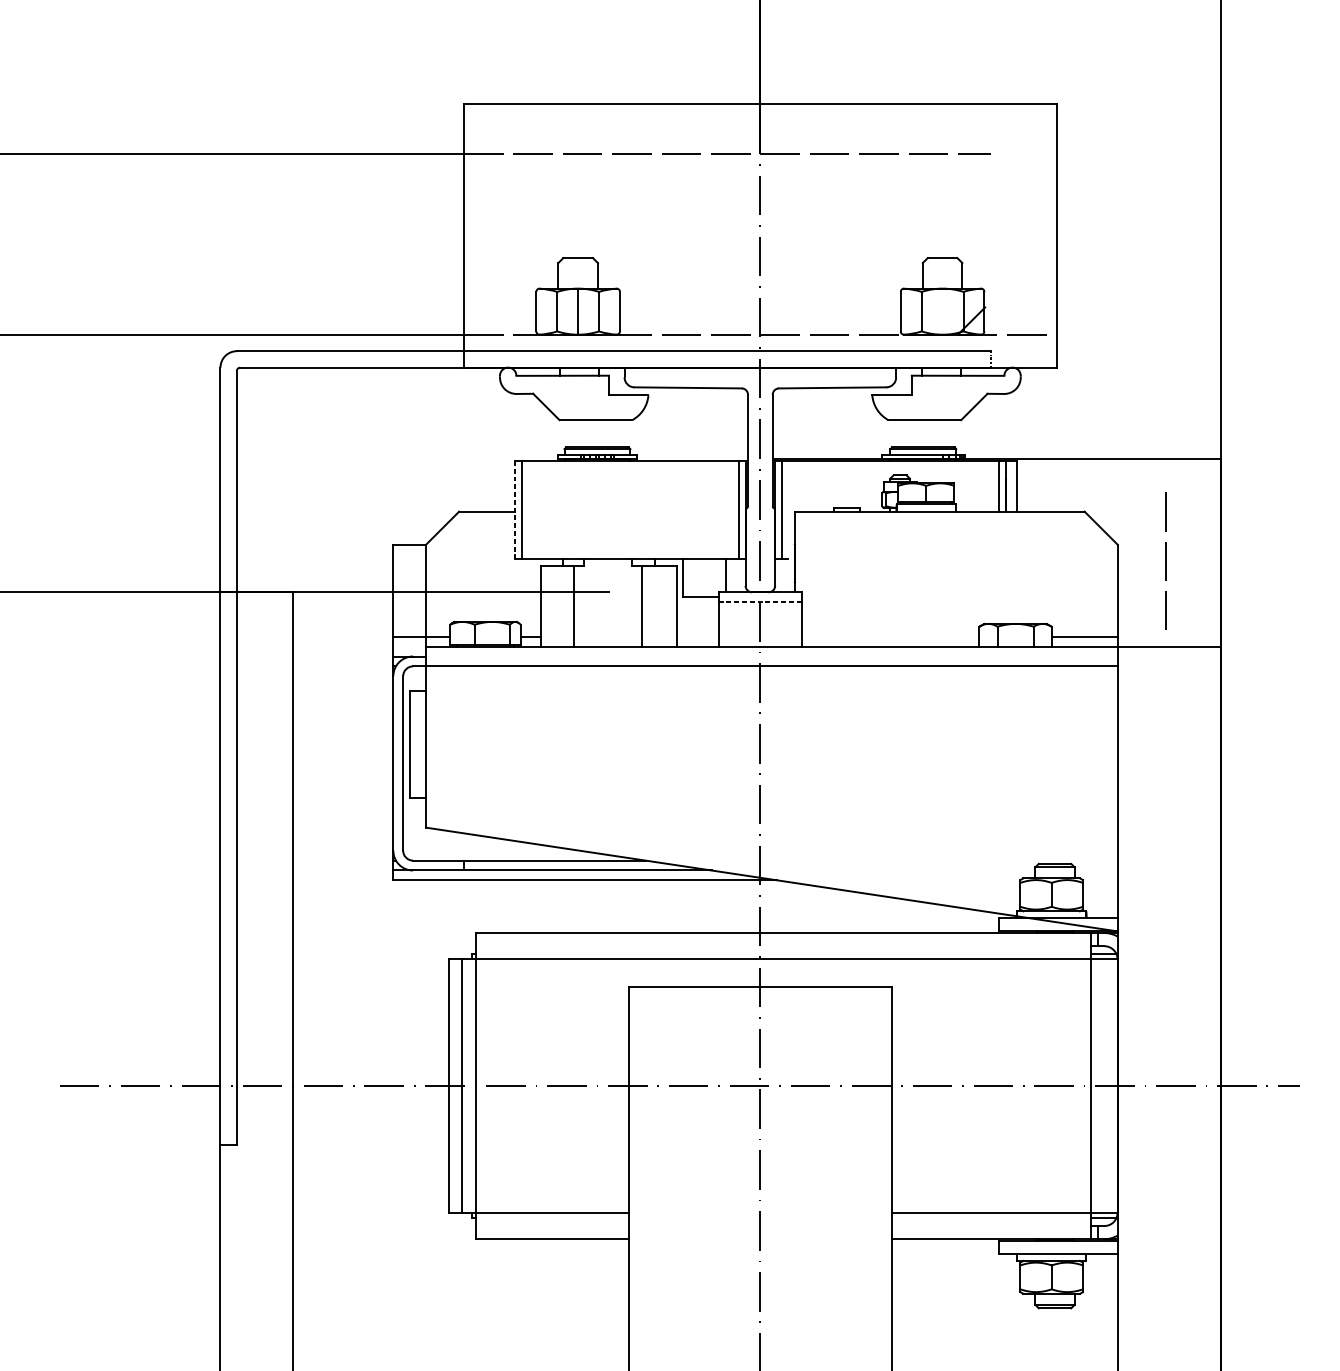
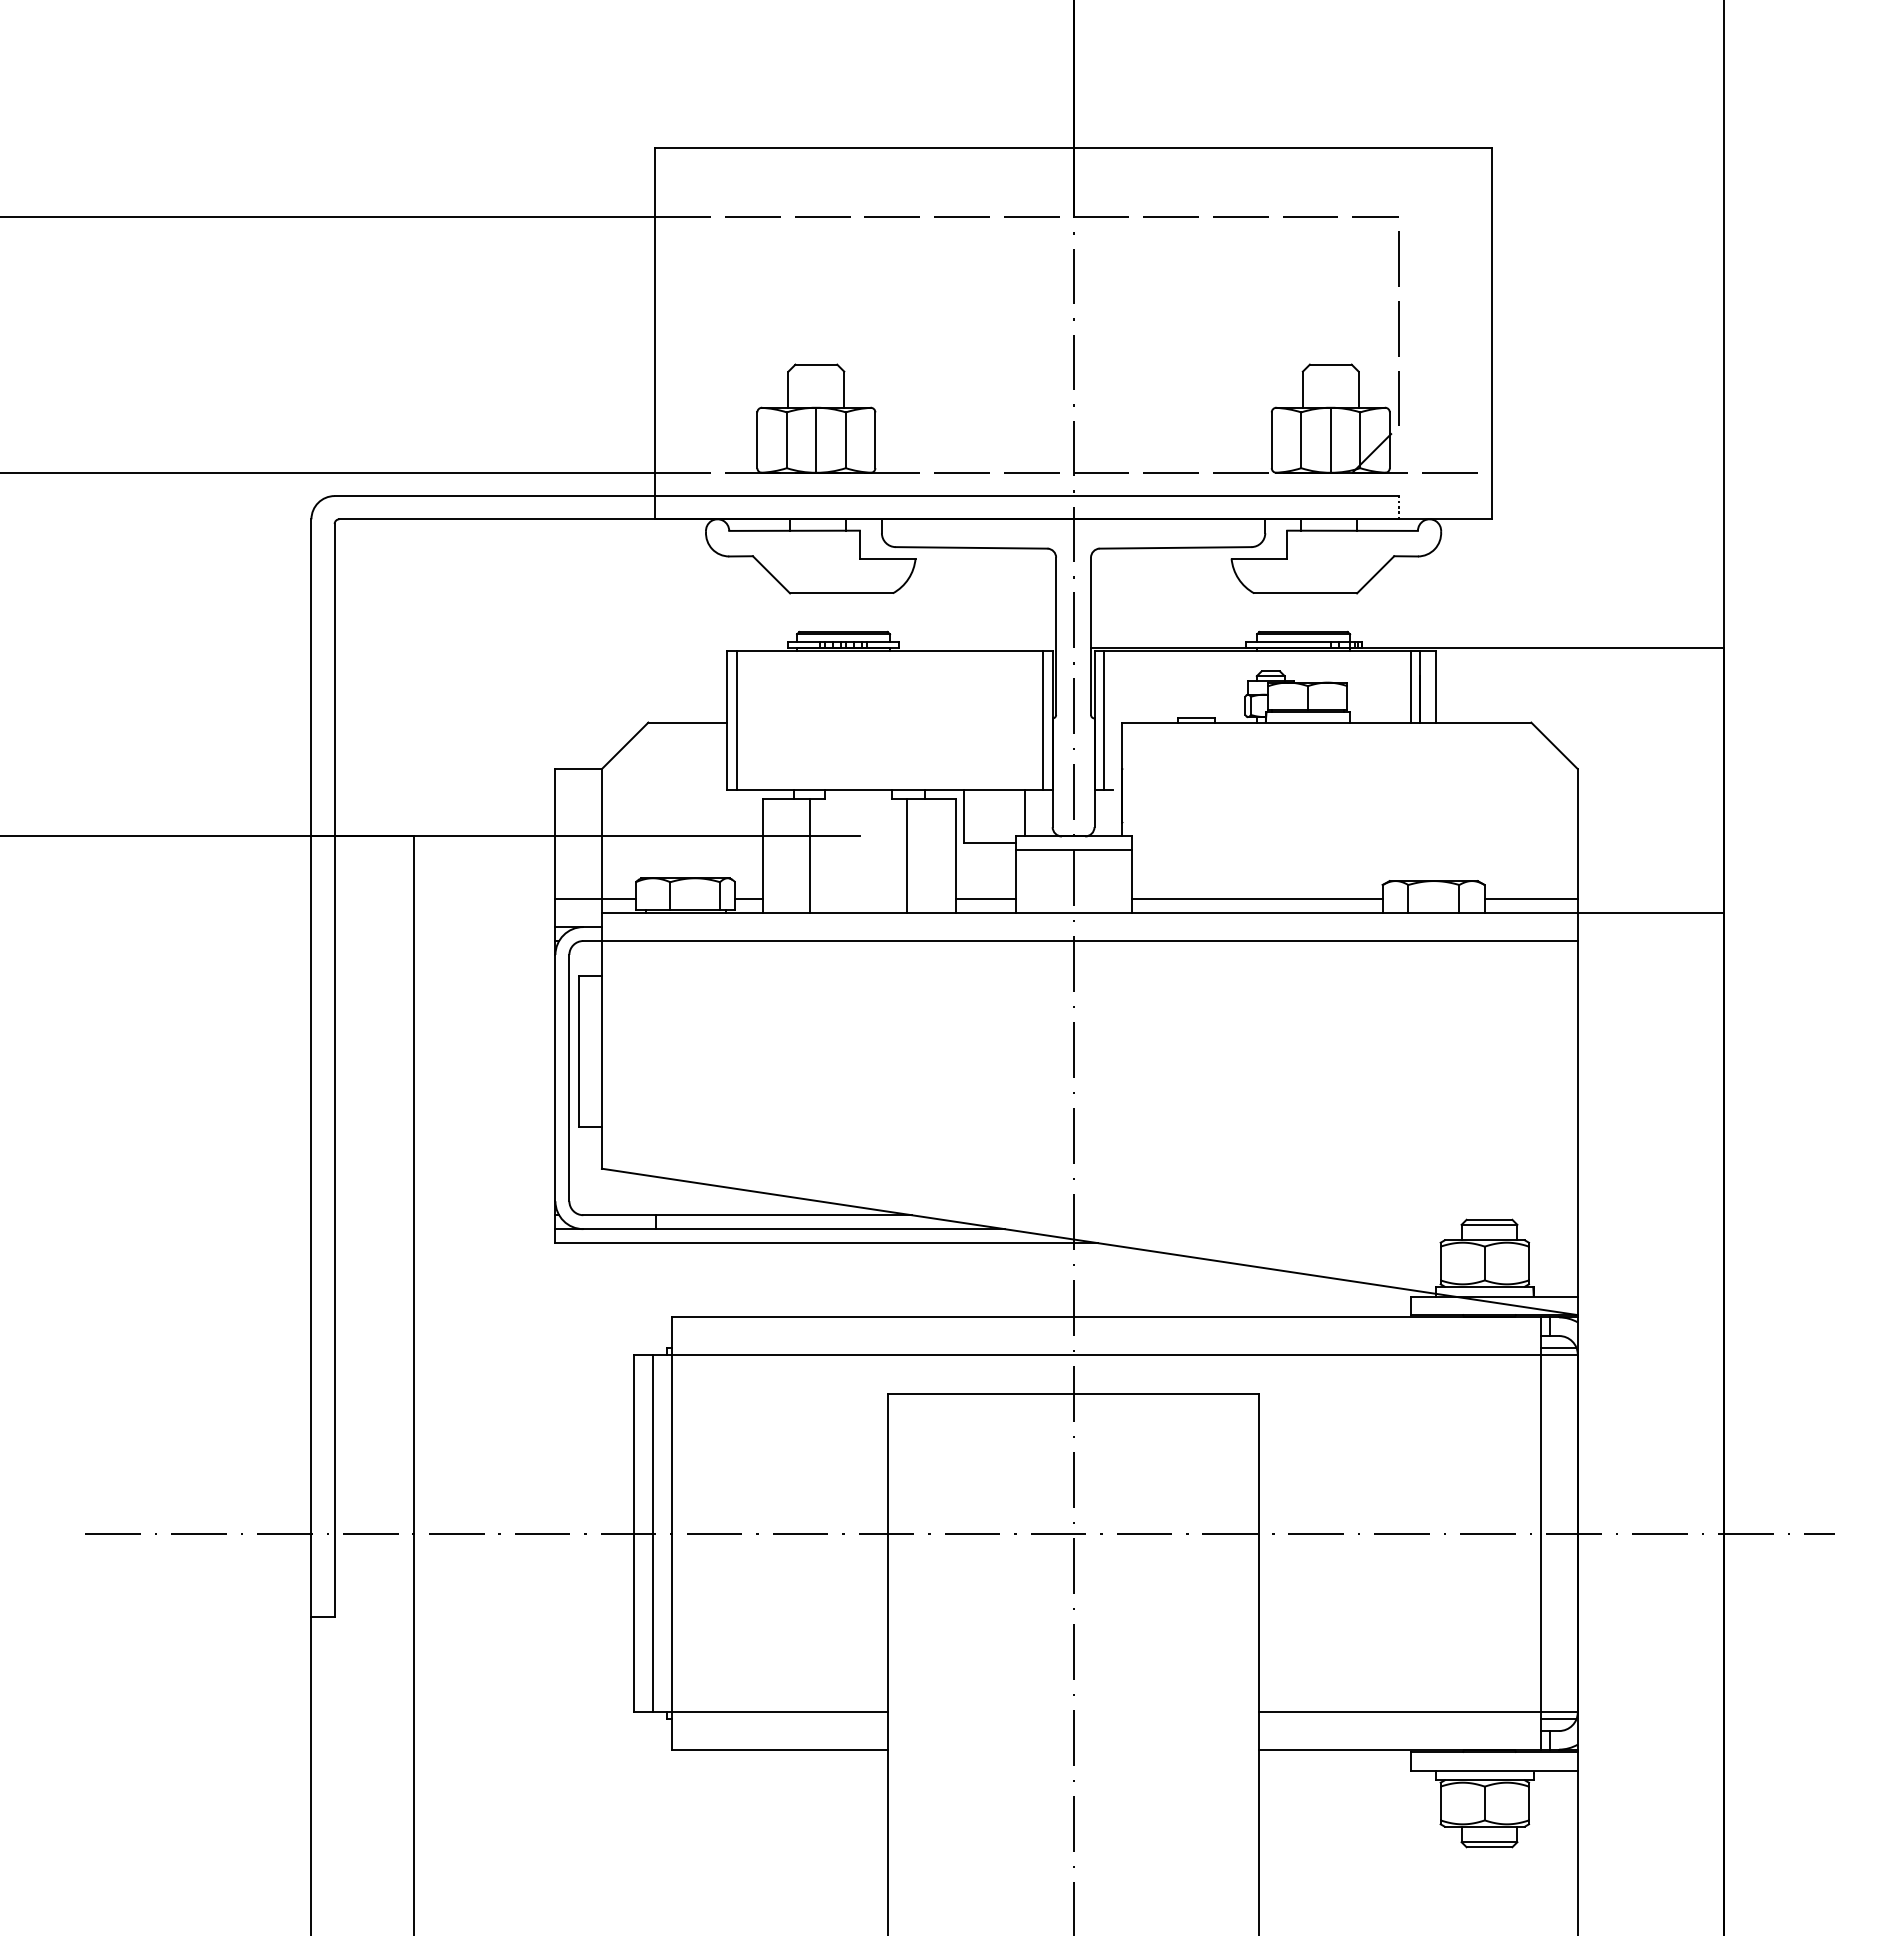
line: (942, 311) -> (1330, 439), added
line: (515, 510) -> (727, 720), dashed -> solid
line: (1165, 561) -> (1398, 328), moved
line: (760, 602) -> (1073, 850), dashed -> solid
line: (697, 636) -> (985, 899), added
line: (889, 636) -> (1256, 899), added

